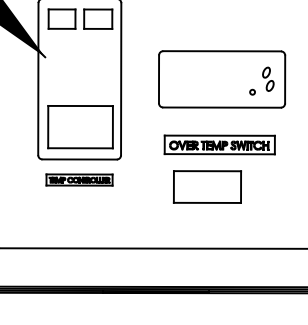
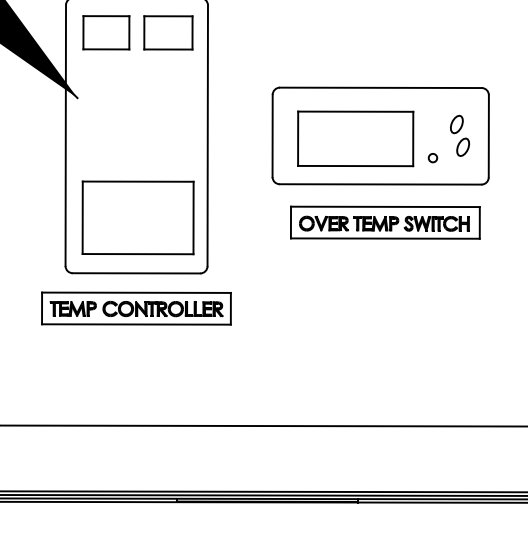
part: (219, 144) -> (384, 221), moved
part: (79, 179) -> (136, 307), size x1.67
part: (206, 186) -> (353, 137), moved

